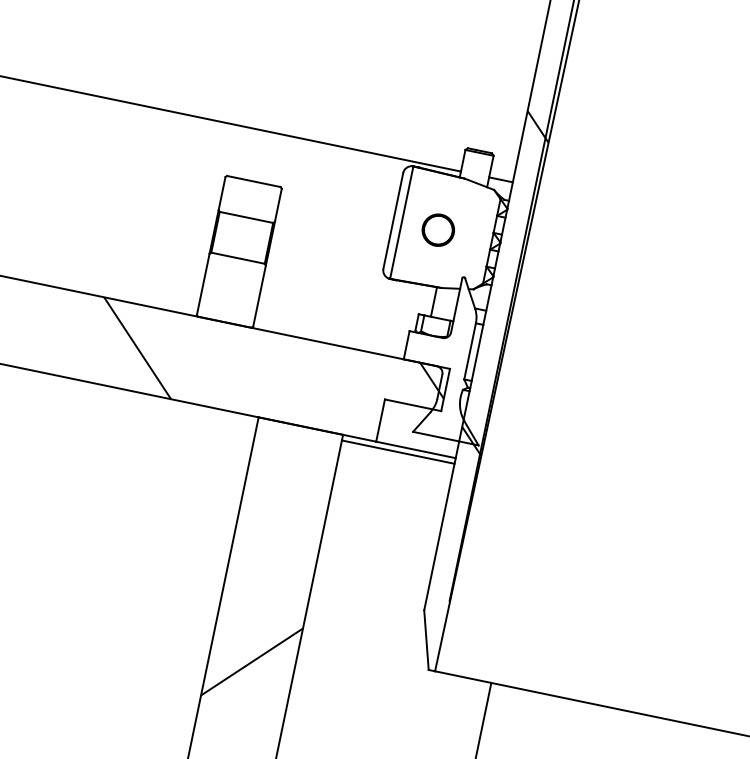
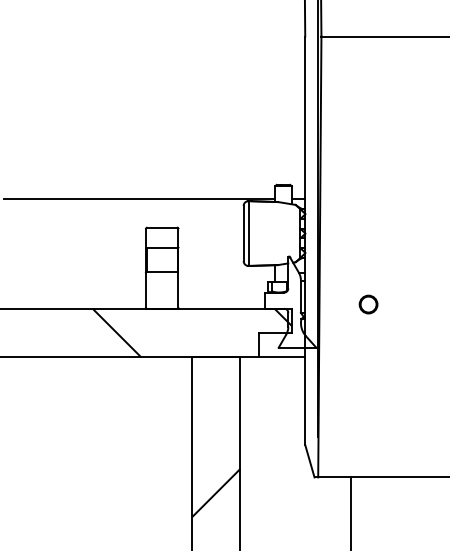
part: (438, 230) -> (368, 304), moved
hatch: (505, 283) -> (312, 255), removed
line: (397, 451) -> (272, 360), removed

